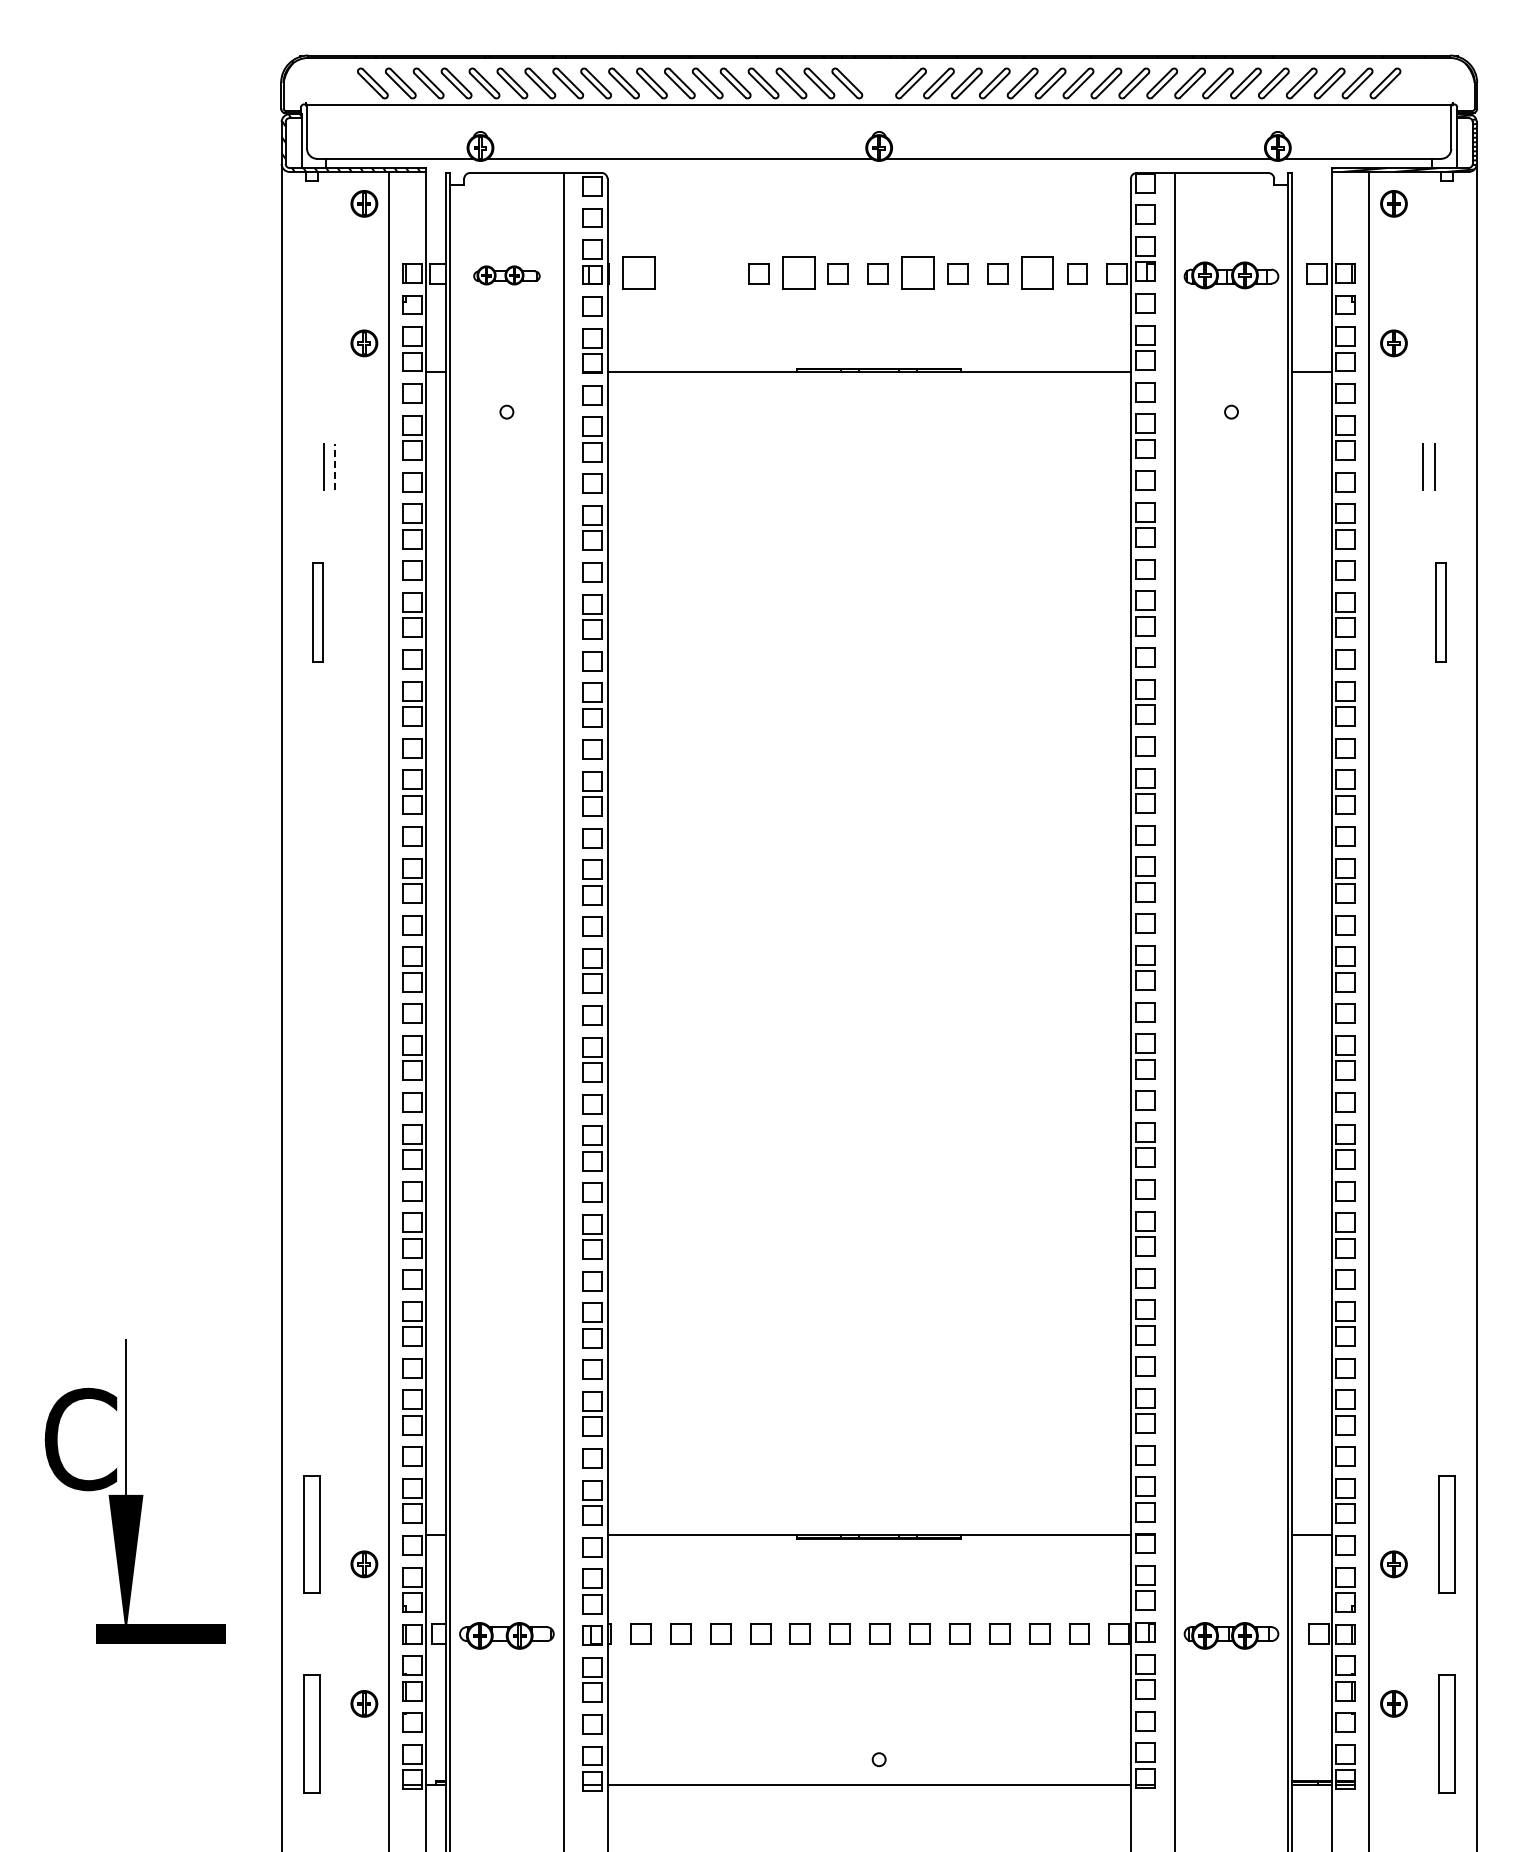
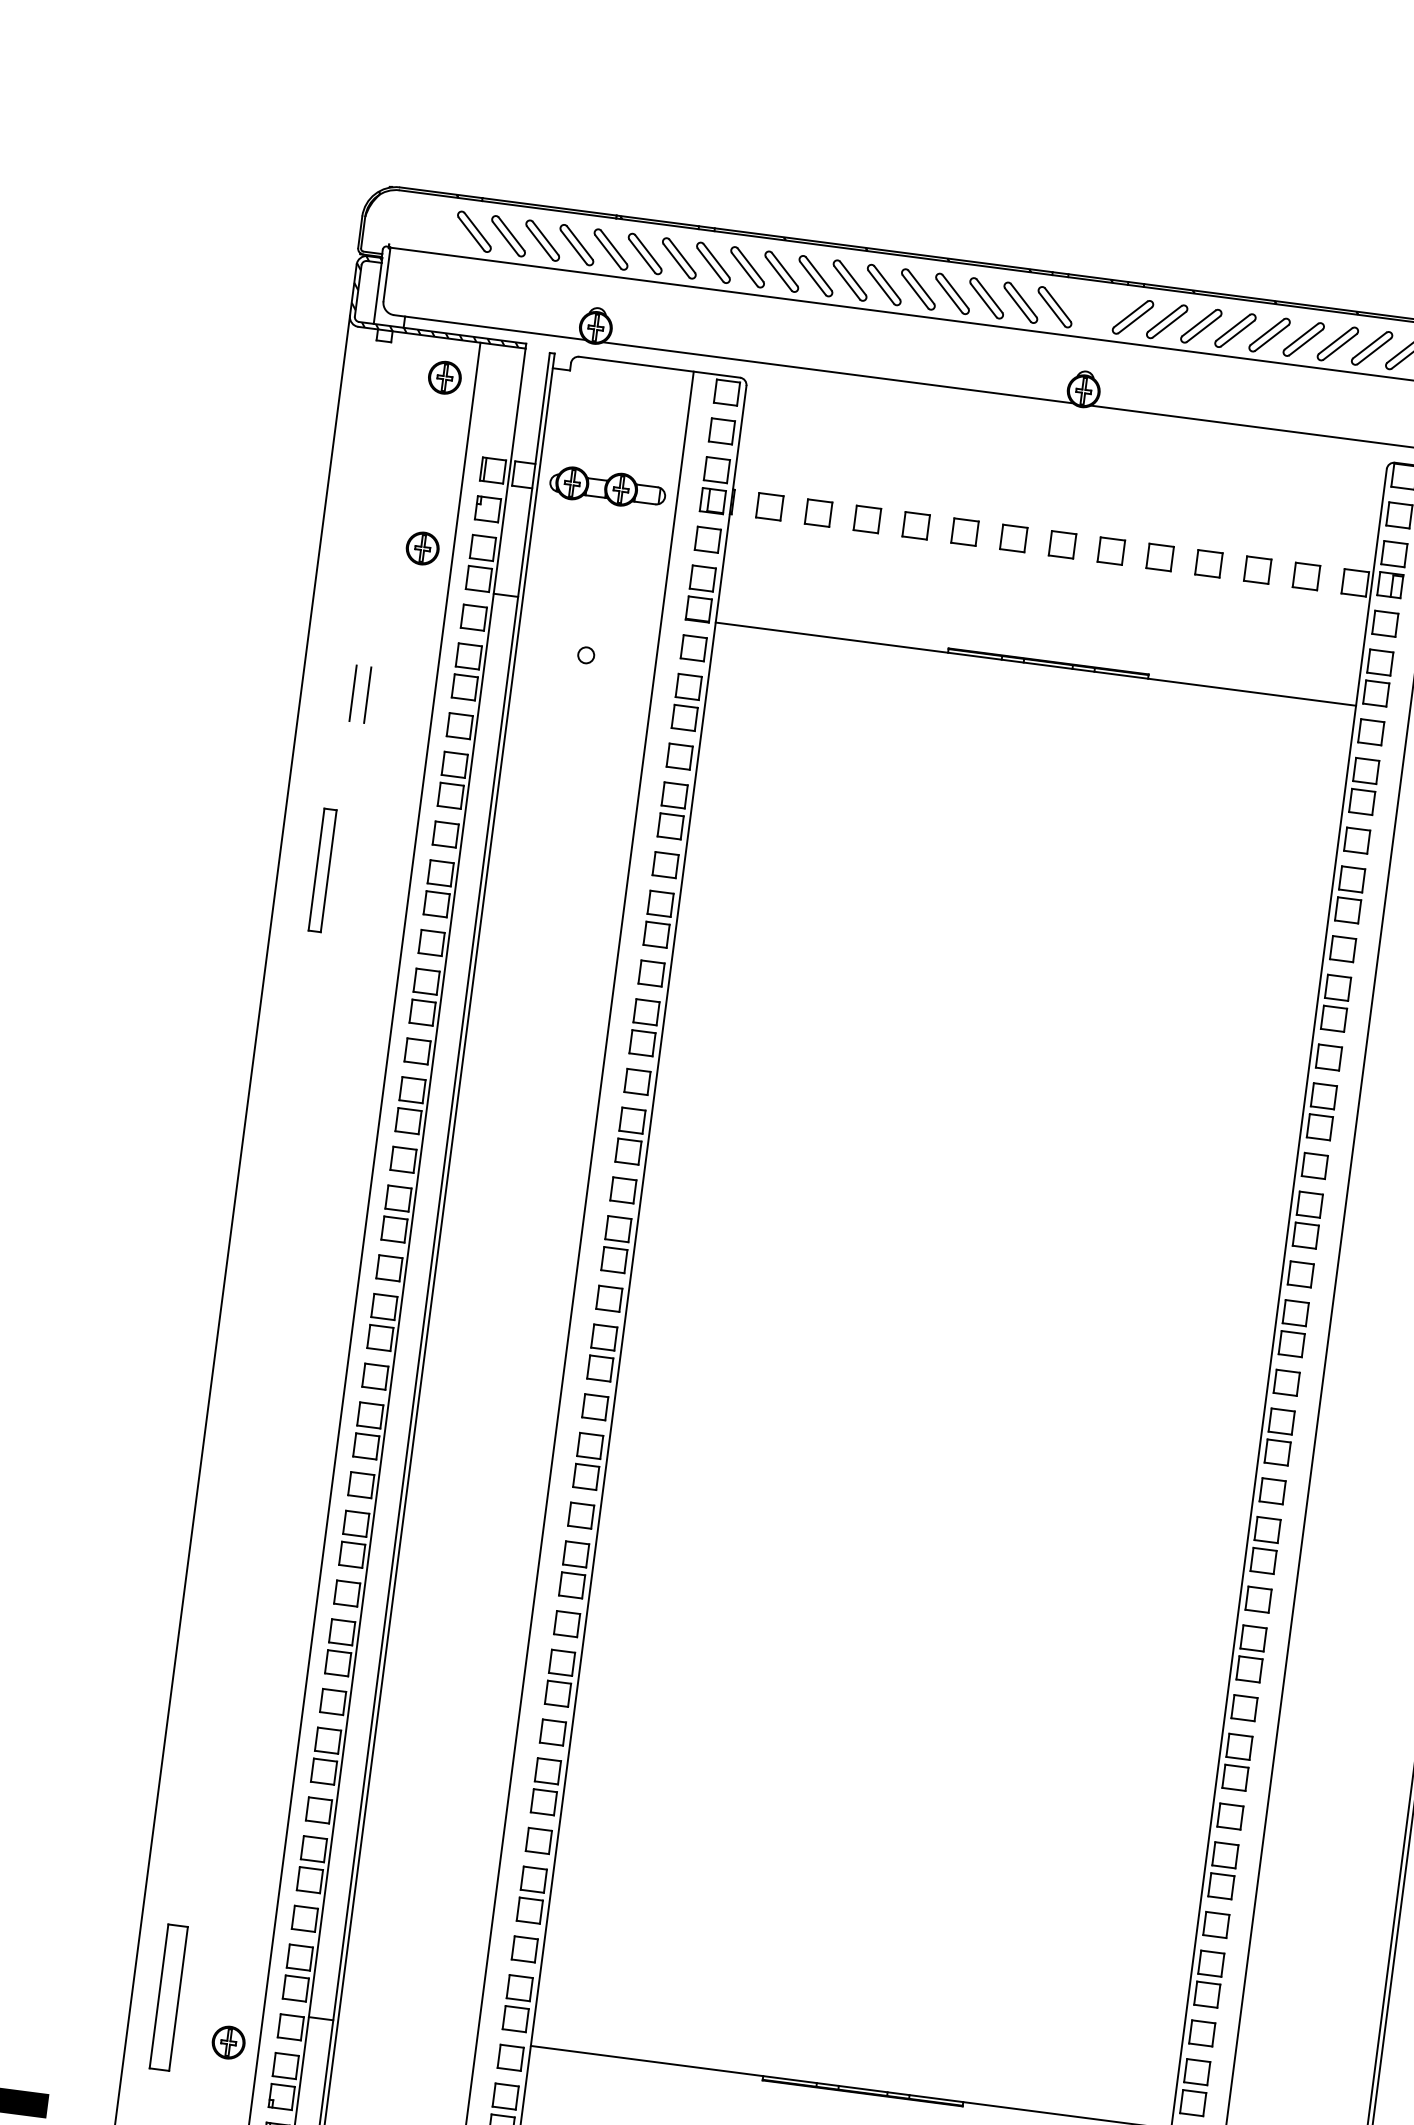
part: (638, 273) -> (769, 506), size x0.62
part: (678, 273) -> (818, 512), added
part: (718, 273) -> (867, 519), added
part: (797, 273) -> (963, 531), size x0.62
part: (917, 273) -> (1110, 550), size x0.62
part: (1037, 273) -> (1257, 569), size x0.62
part: (506, 275) -> (607, 488), size x1.43
line: (335, 466) -> (367, 694), dashed -> solid

